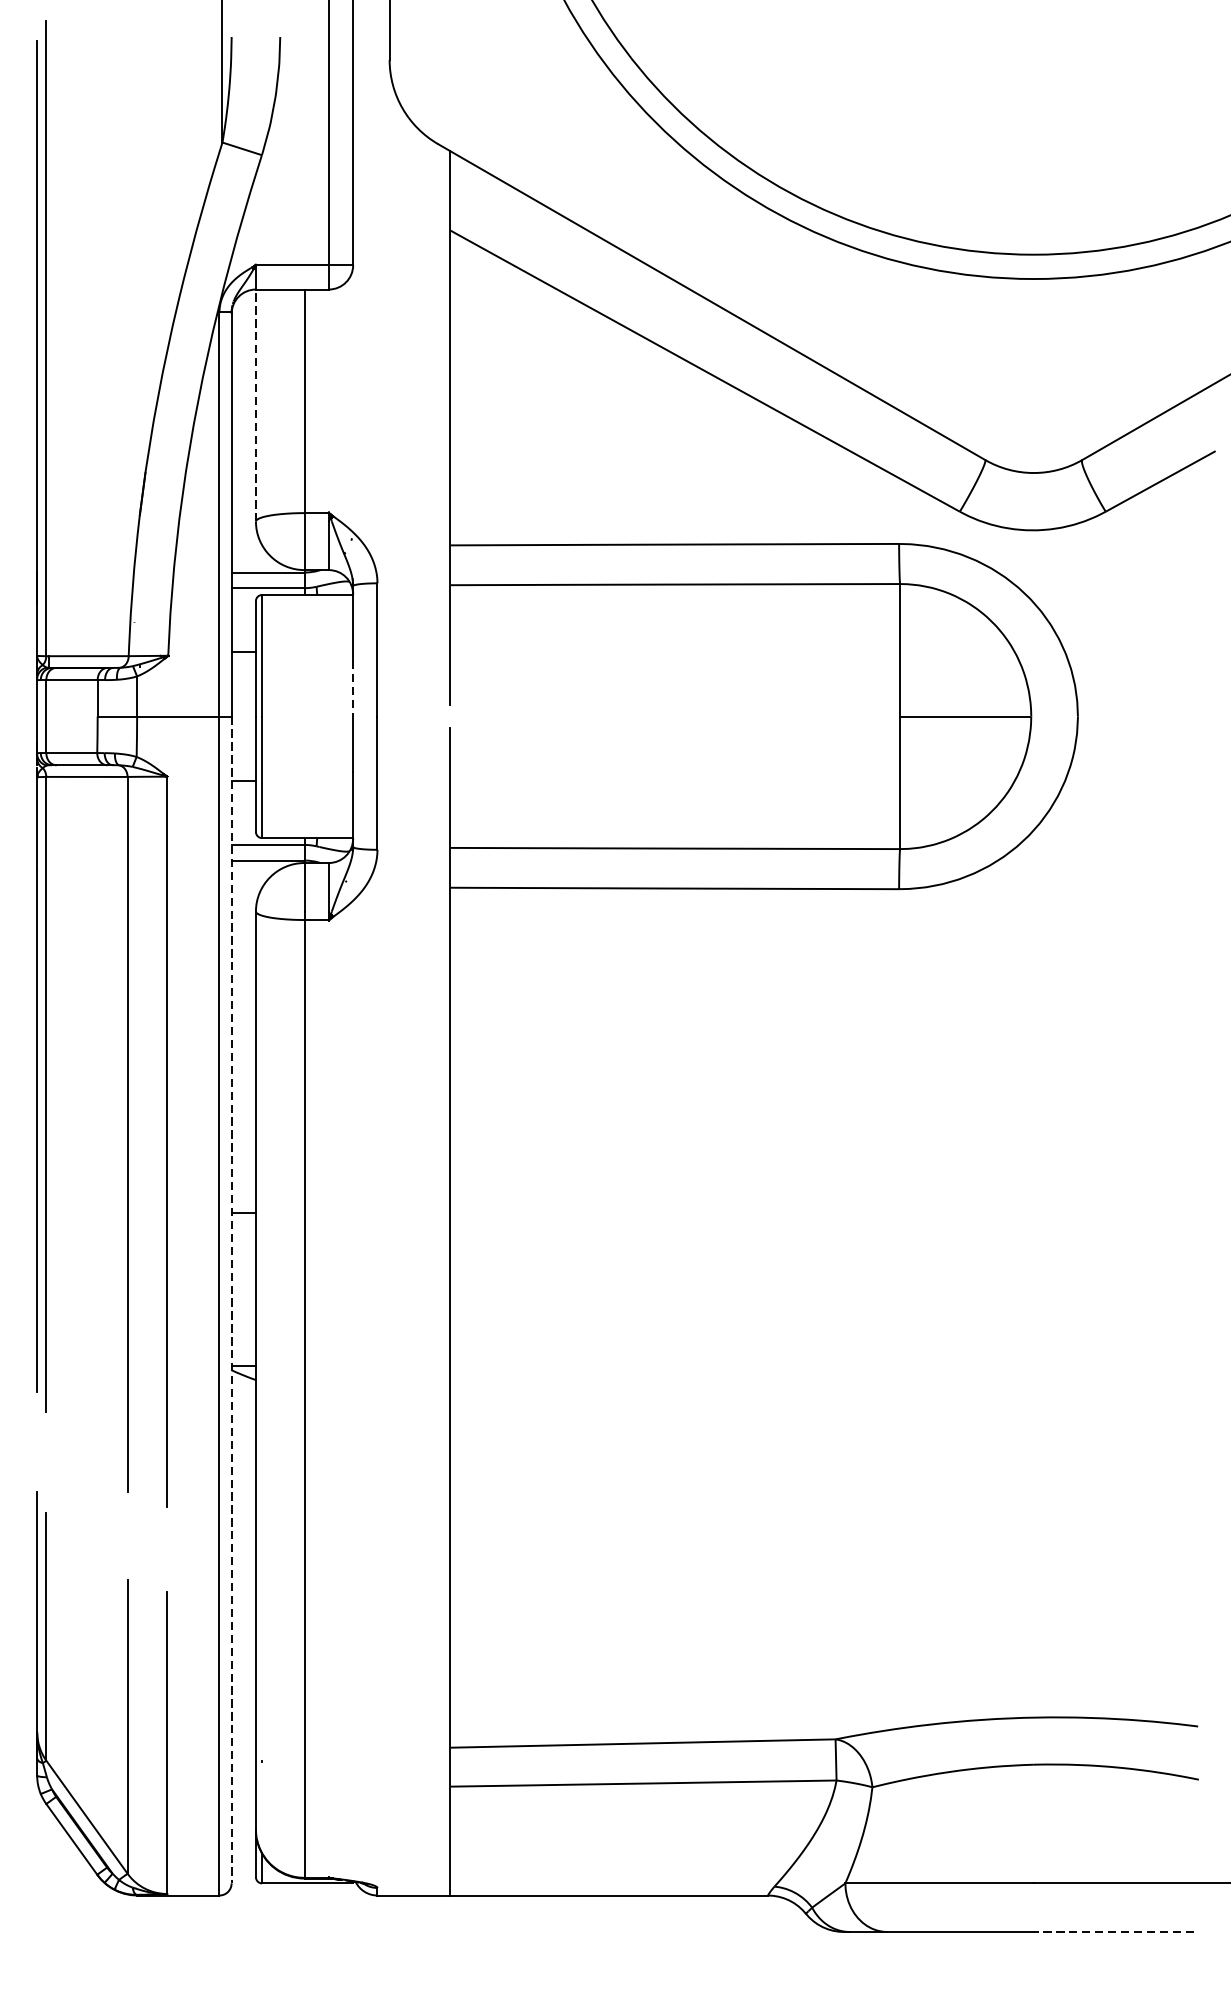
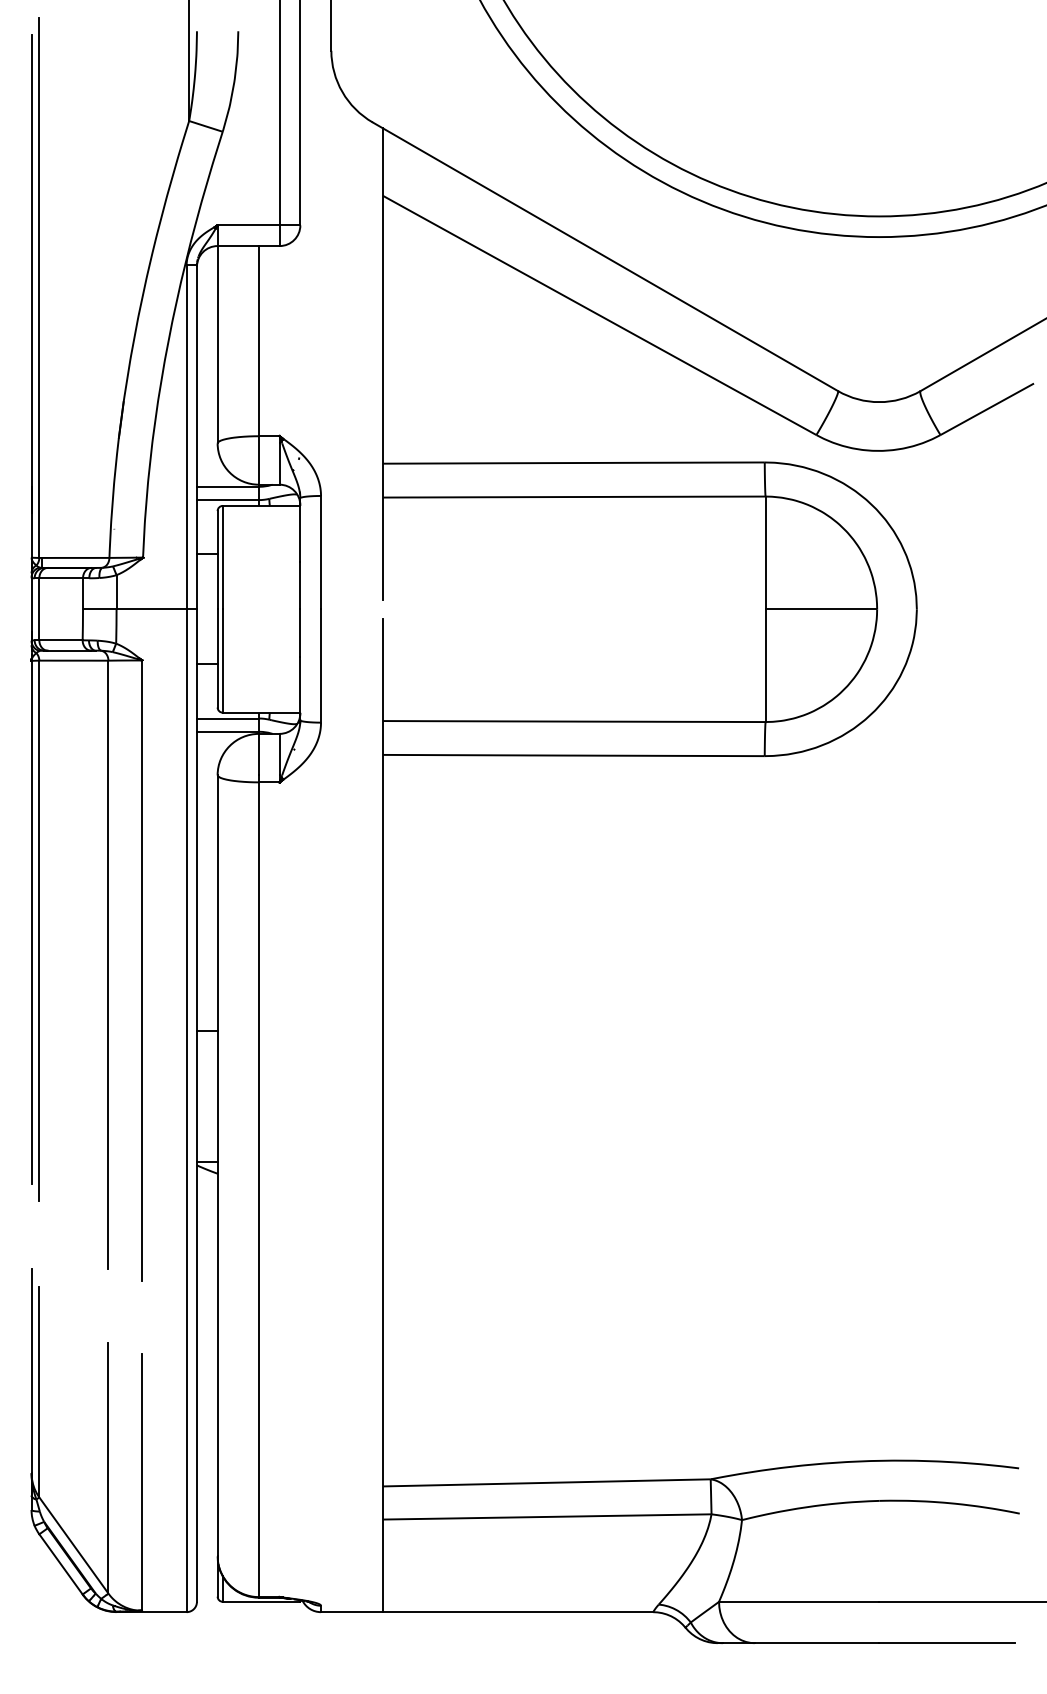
line: (255, 405) -> (217, 344), dashed -> solid
line: (353, 688) -> (300, 585), dashed -> solid
line: (231, 1301) -> (196, 1106), dashed -> solid
line: (1112, 1932) -> (946, 1643), dashed -> solid

